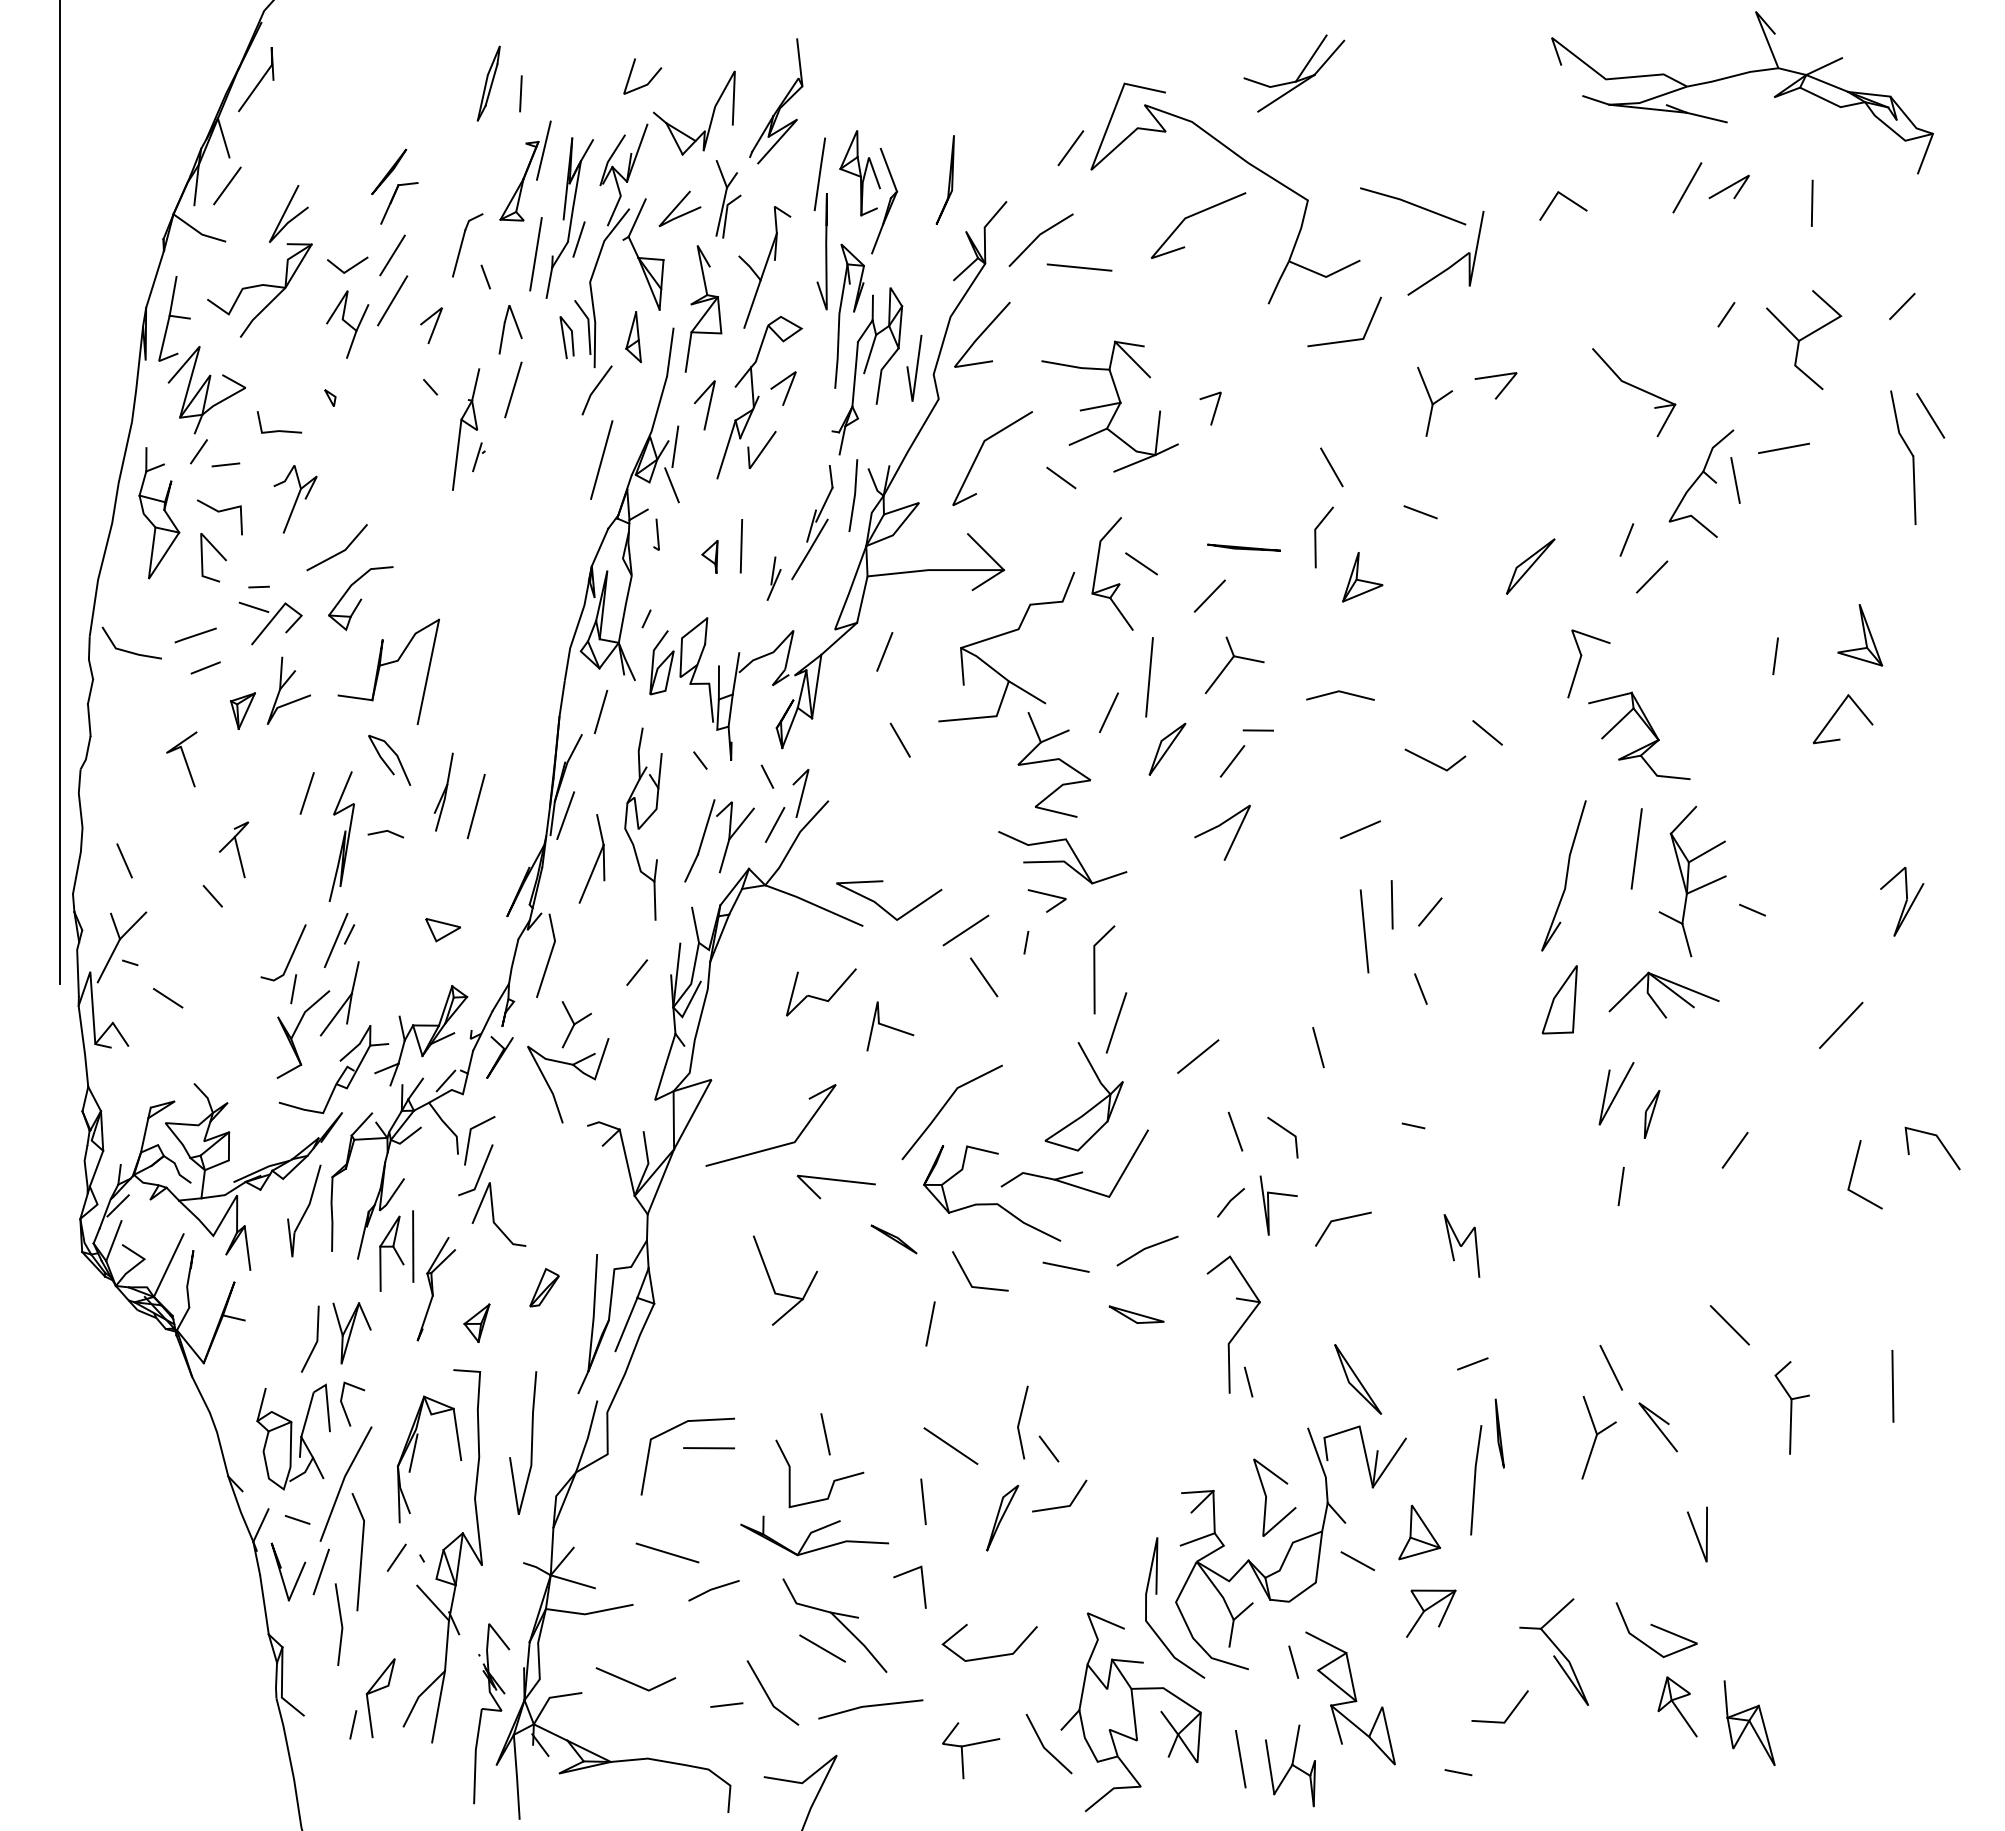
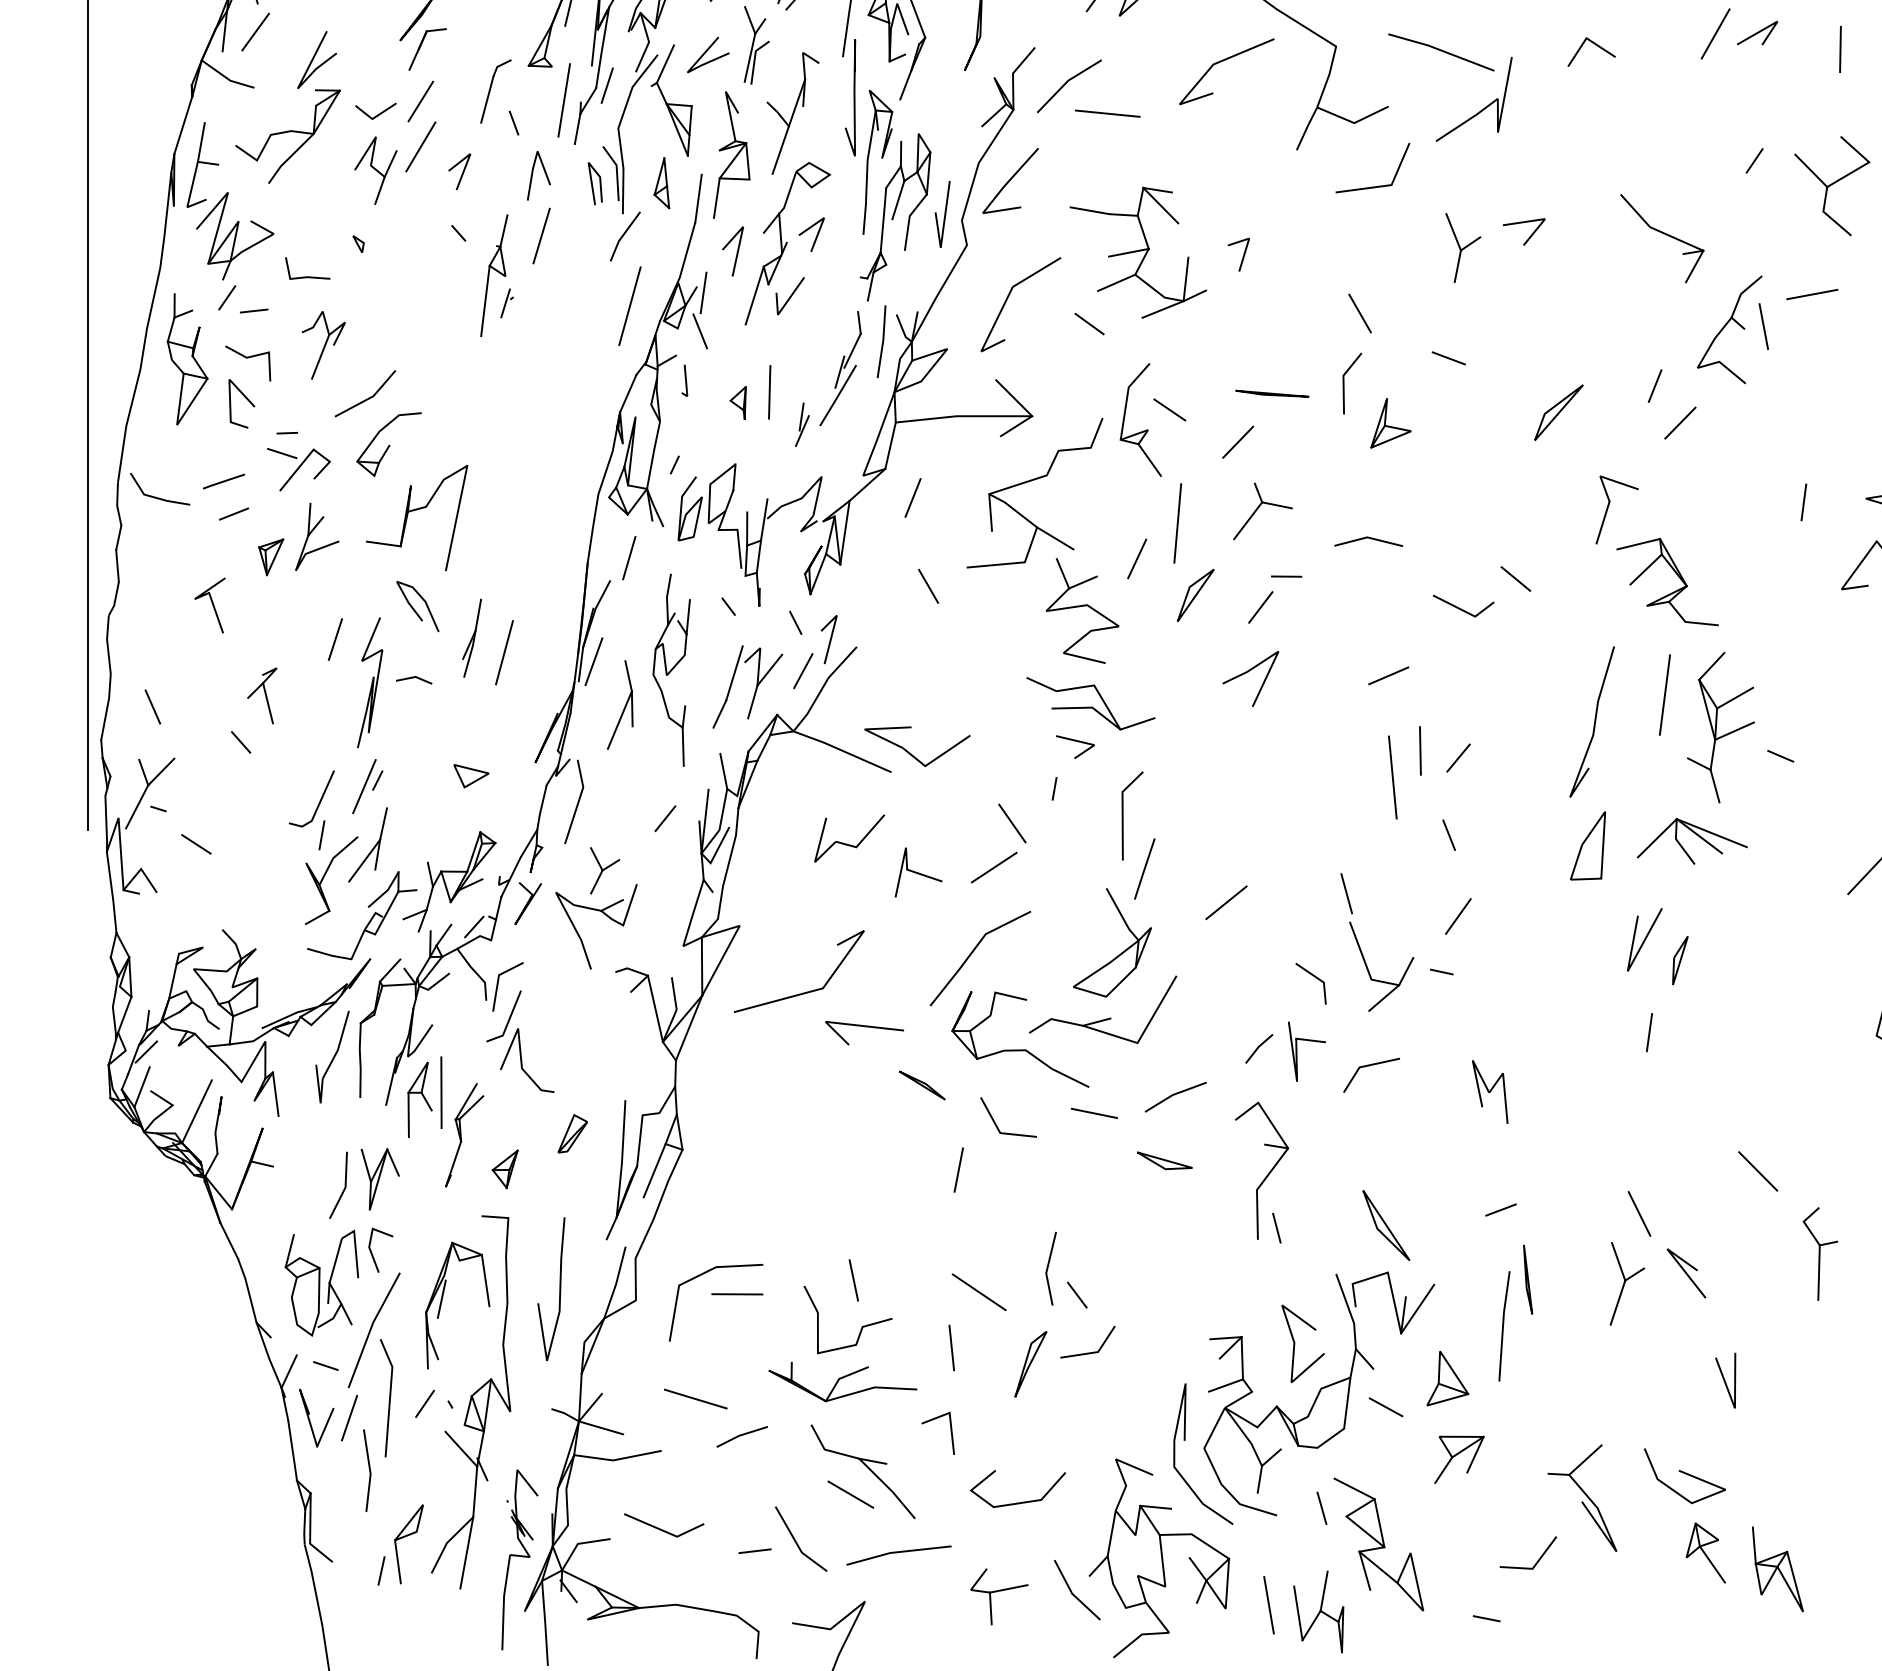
line: (965, 930) -> (993, 867), moved
line: (1235, 1131) -> (1263, 977), removed
line: (1734, 1150) -> (1457, 916), moved
part: (773, 1285) -> (1369, 971), moved

